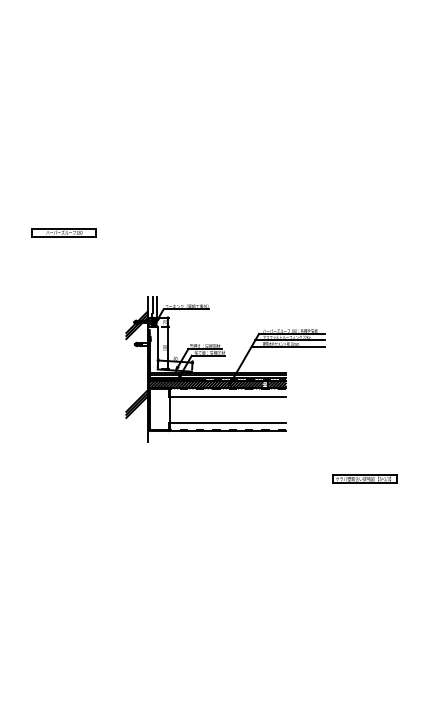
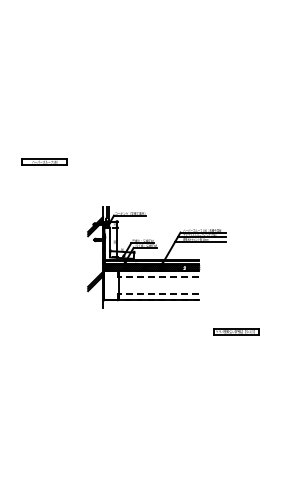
line: (227, 396) -> (158, 276), solid -> dashed
line: (227, 422) -> (158, 294), solid -> dashed
part: (365, 478) -> (236, 331), moved

